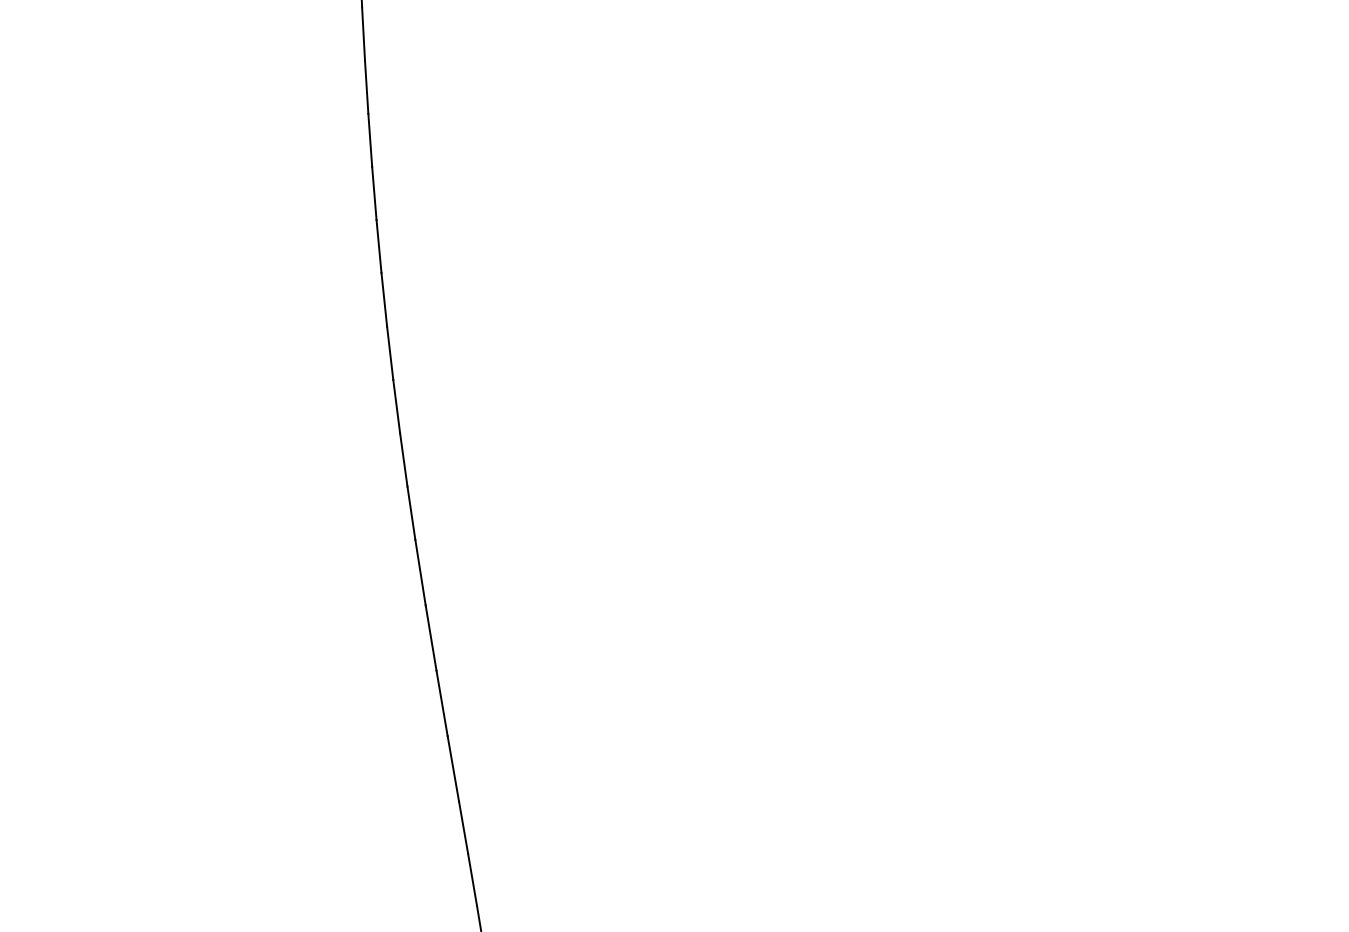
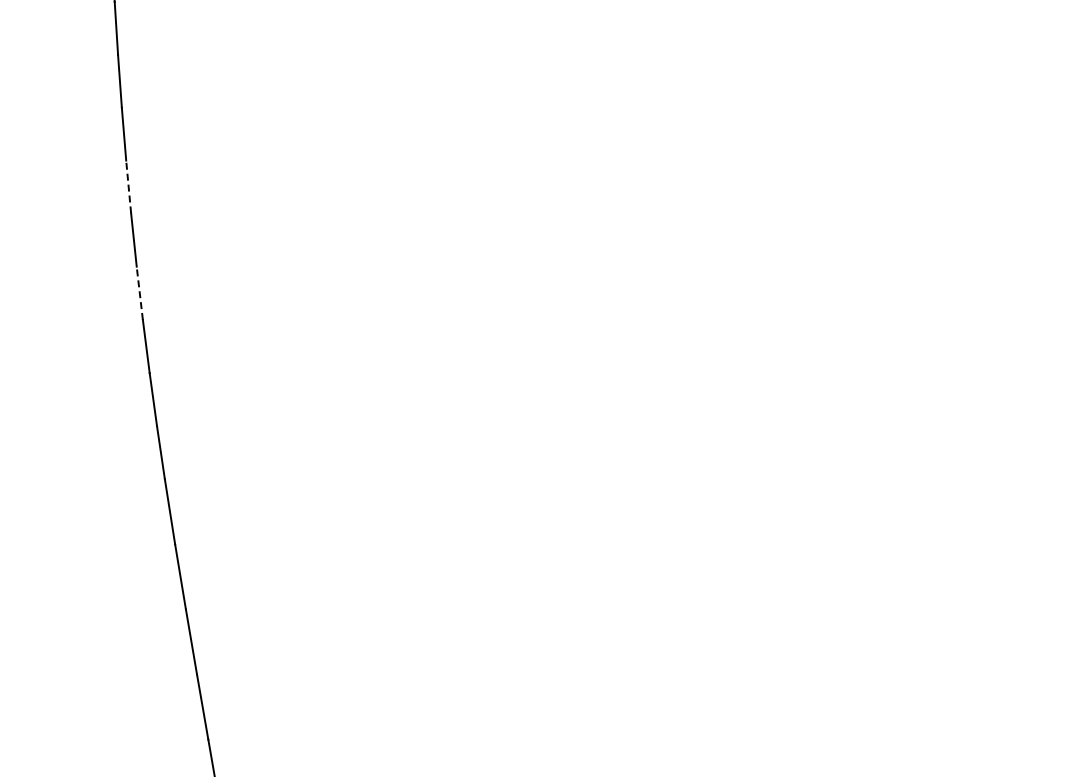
line: (379, 246) -> (129, 187), solid -> dashed
line: (390, 353) -> (140, 293), solid -> dashed

